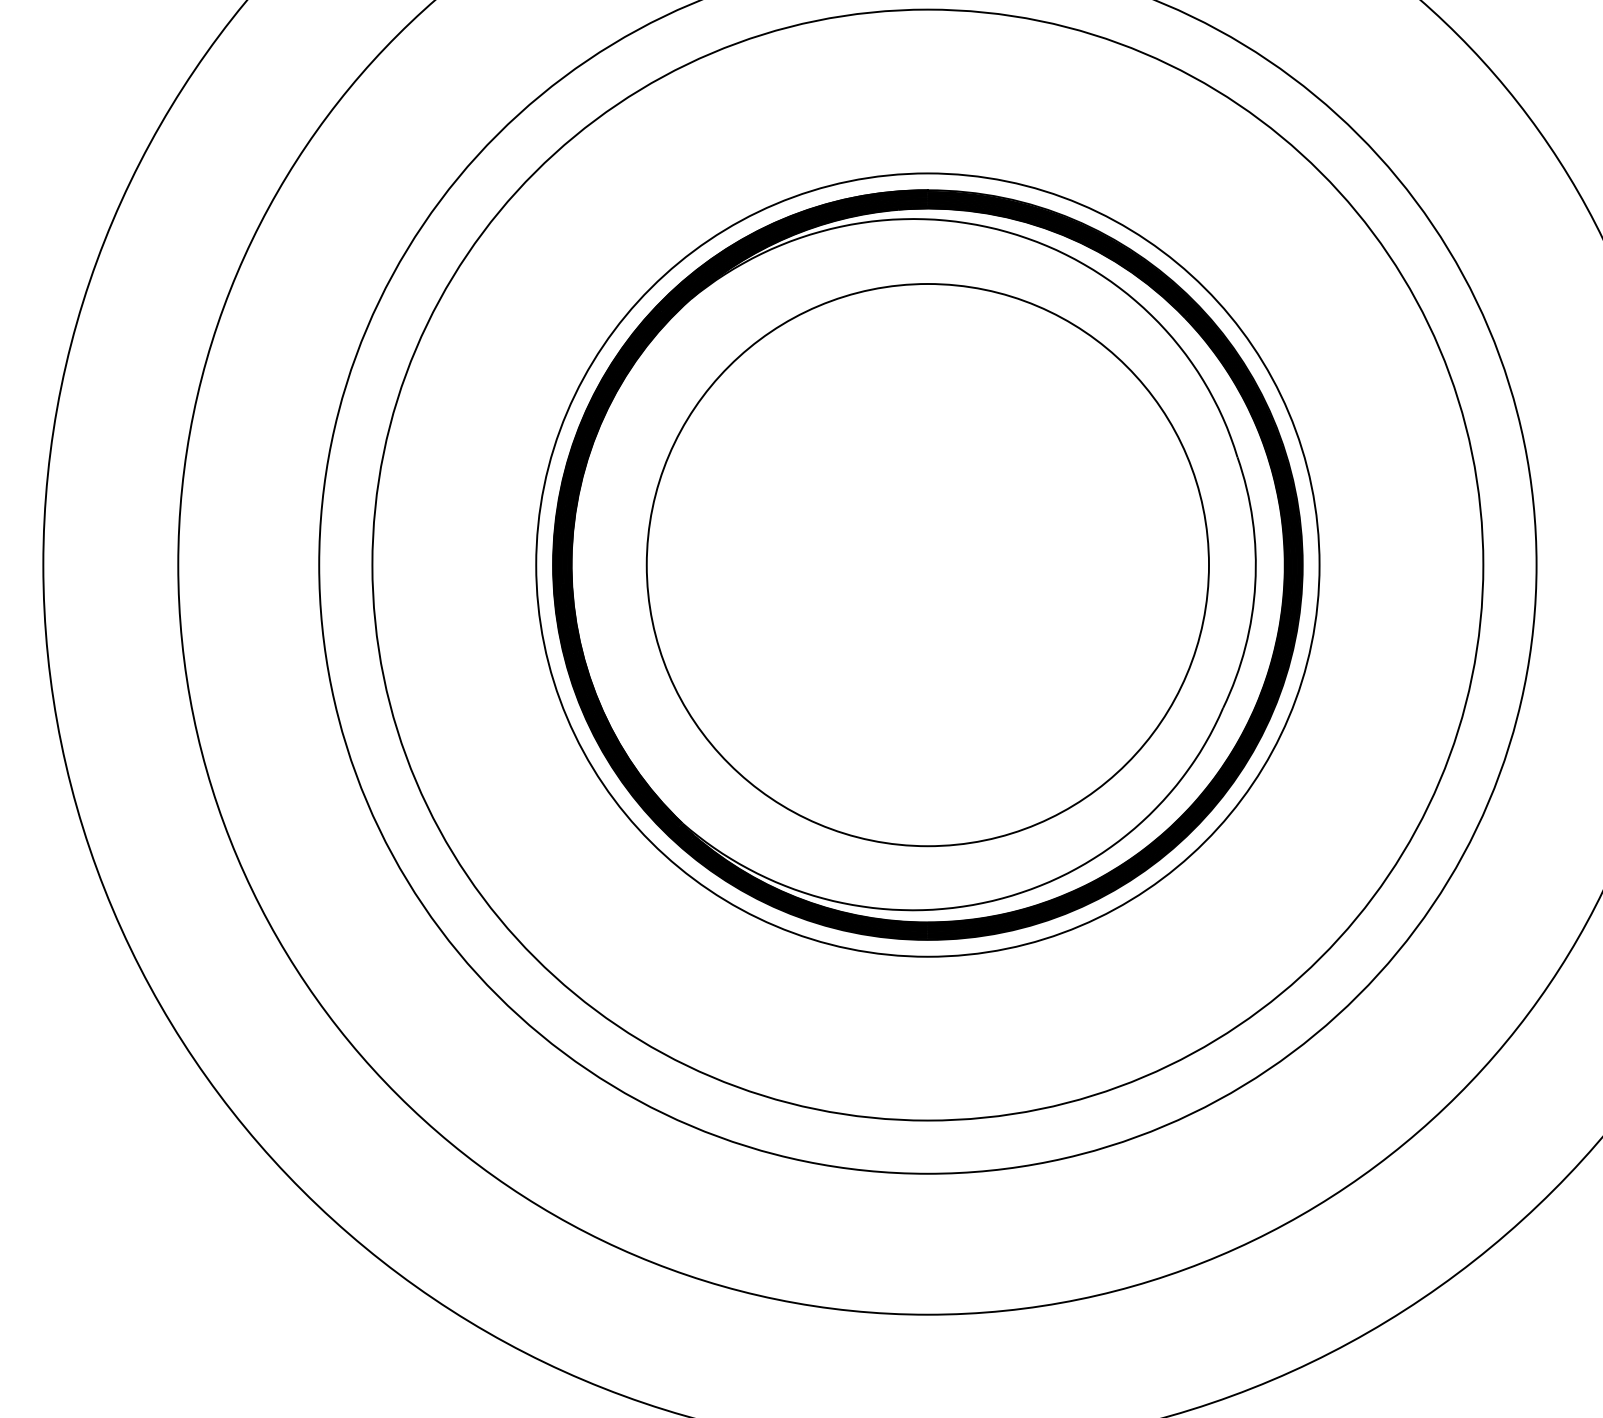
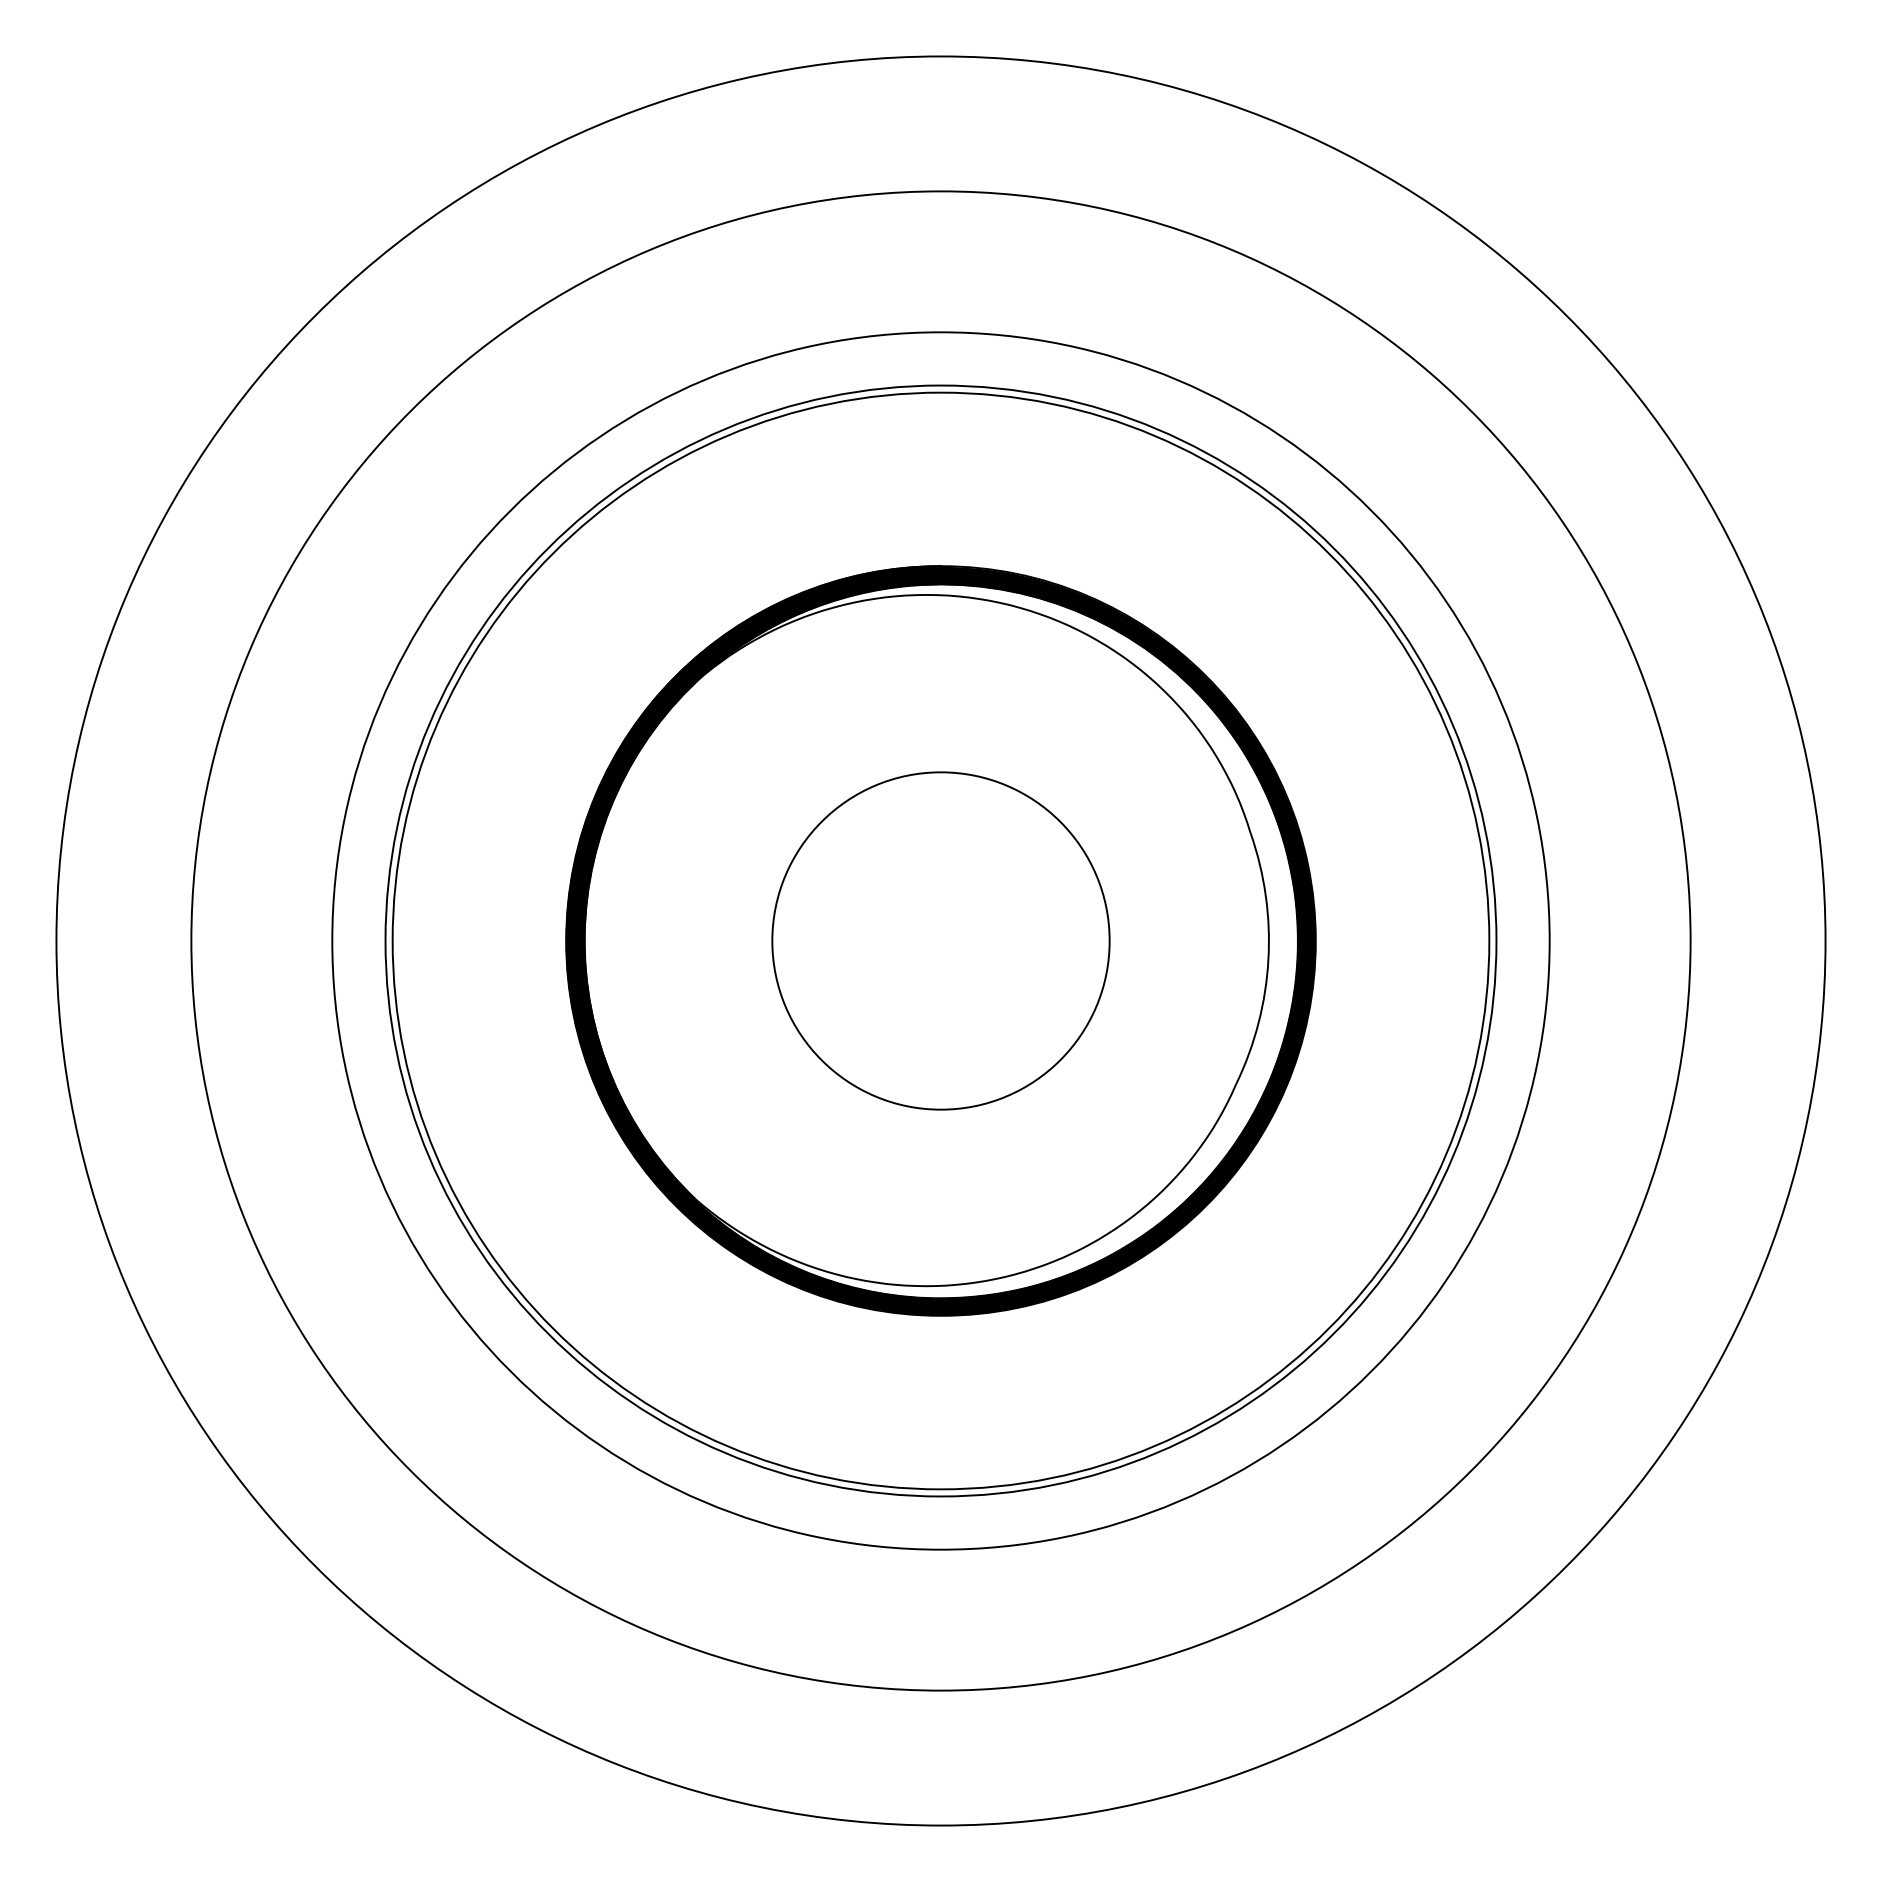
circle: (927, 564) -> (940, 940), size x0.6
circle: (927, 564) -> (940, 940), size x1.4

